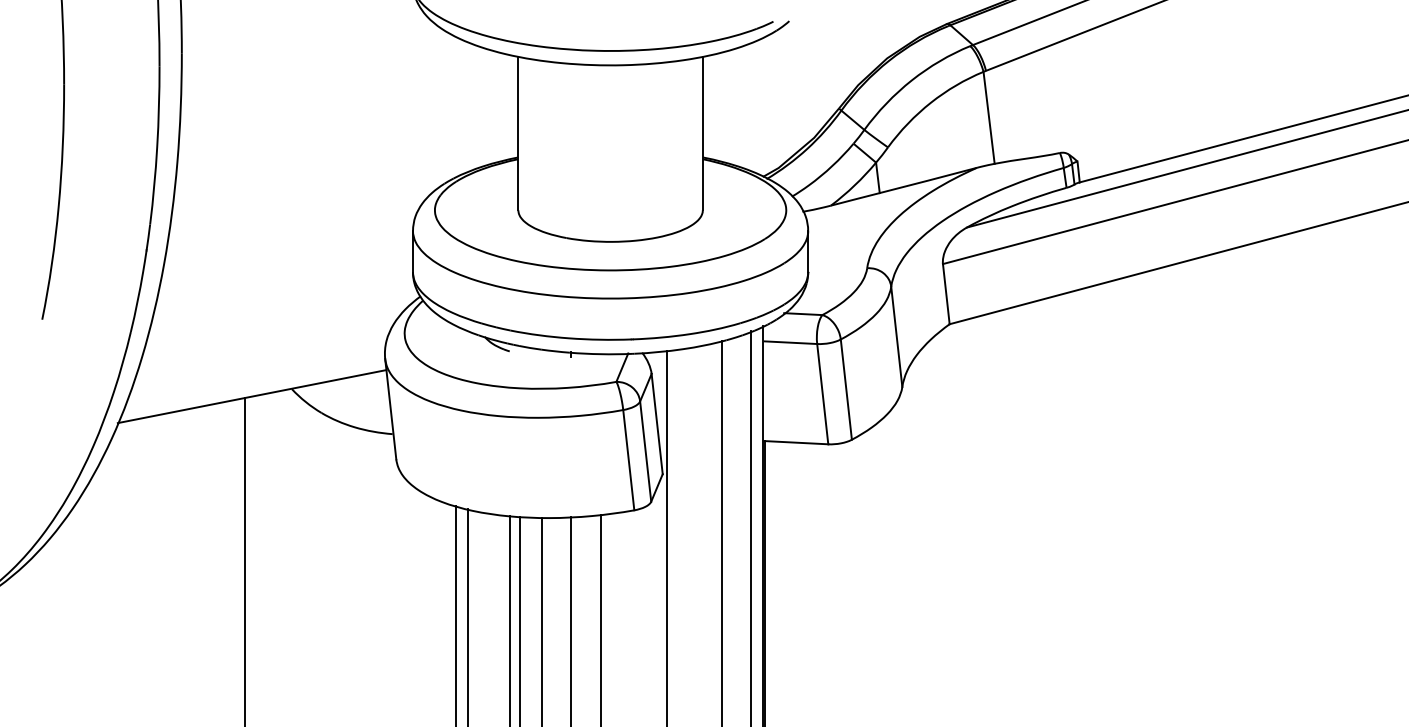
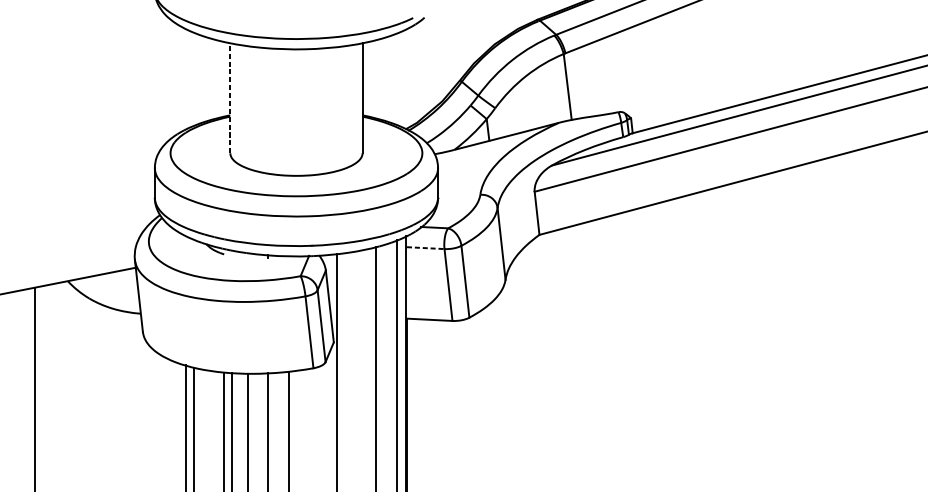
line: (518, 133) -> (230, 98), solid -> dashed
line: (791, 342) -> (426, 247), solid -> dashed

